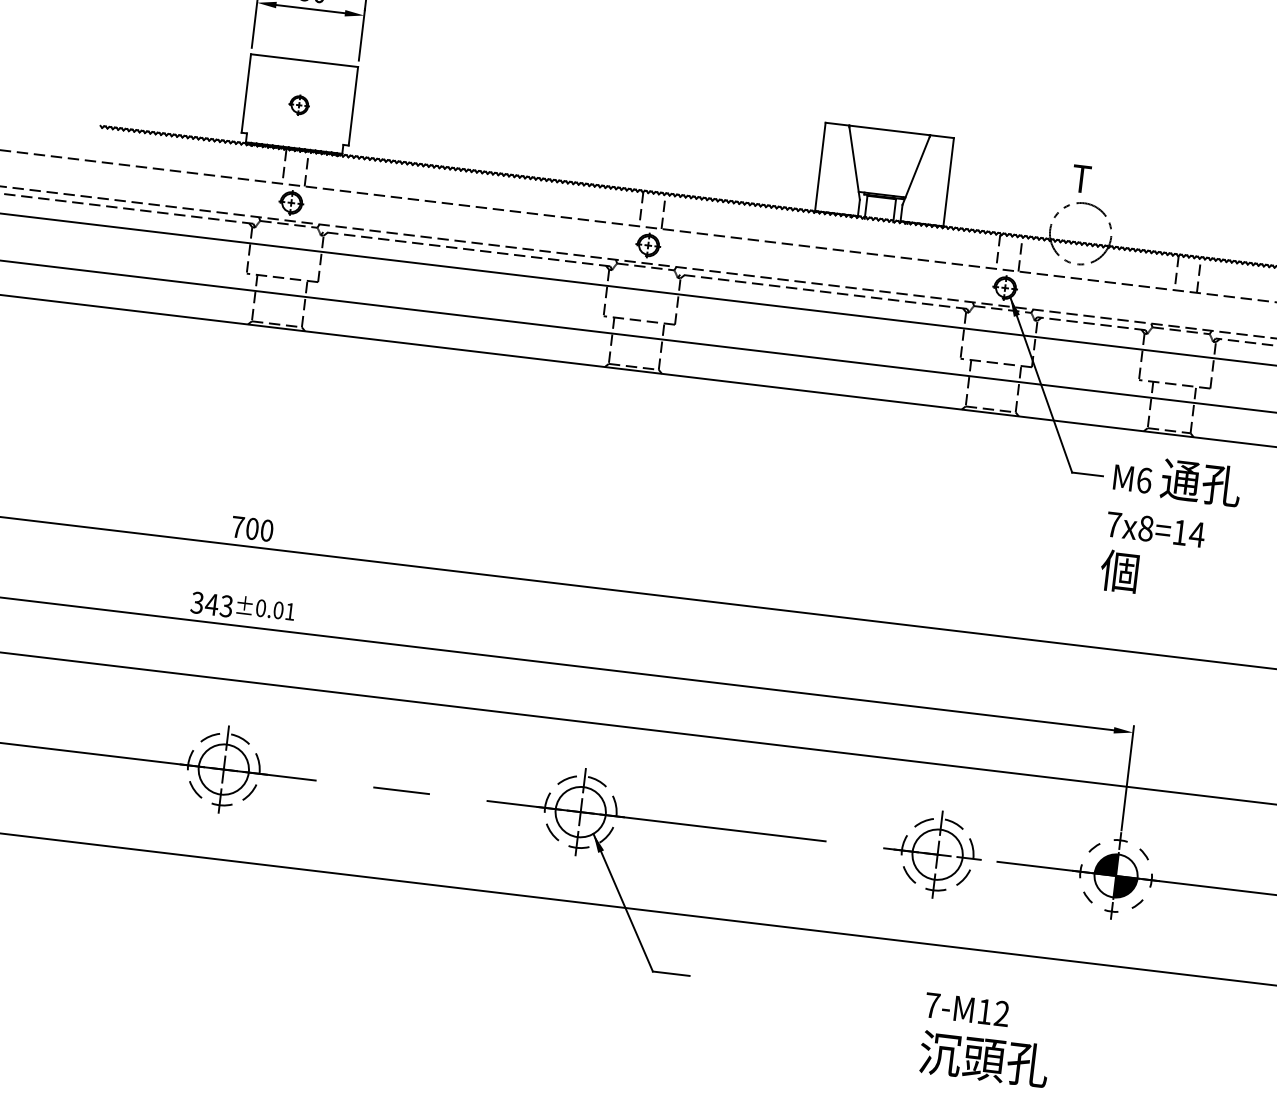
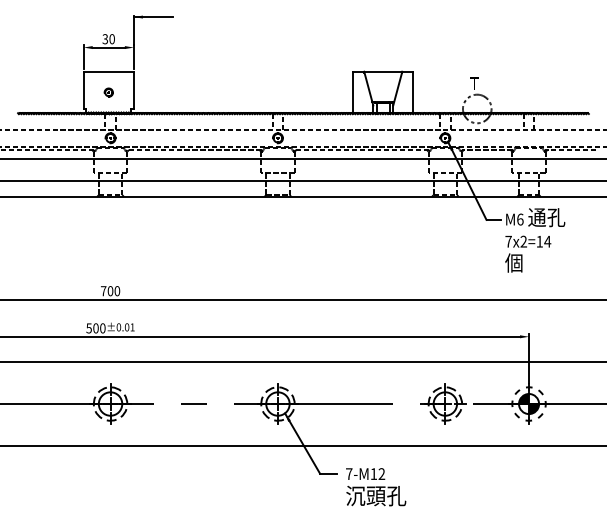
text: (1145, 528) -> (523, 241), 7x8=14 -> 7x2=14
text: (210, 604) -> (95, 328), 343 -> 500
text: (987, 1041) -> (376, 487), moved

